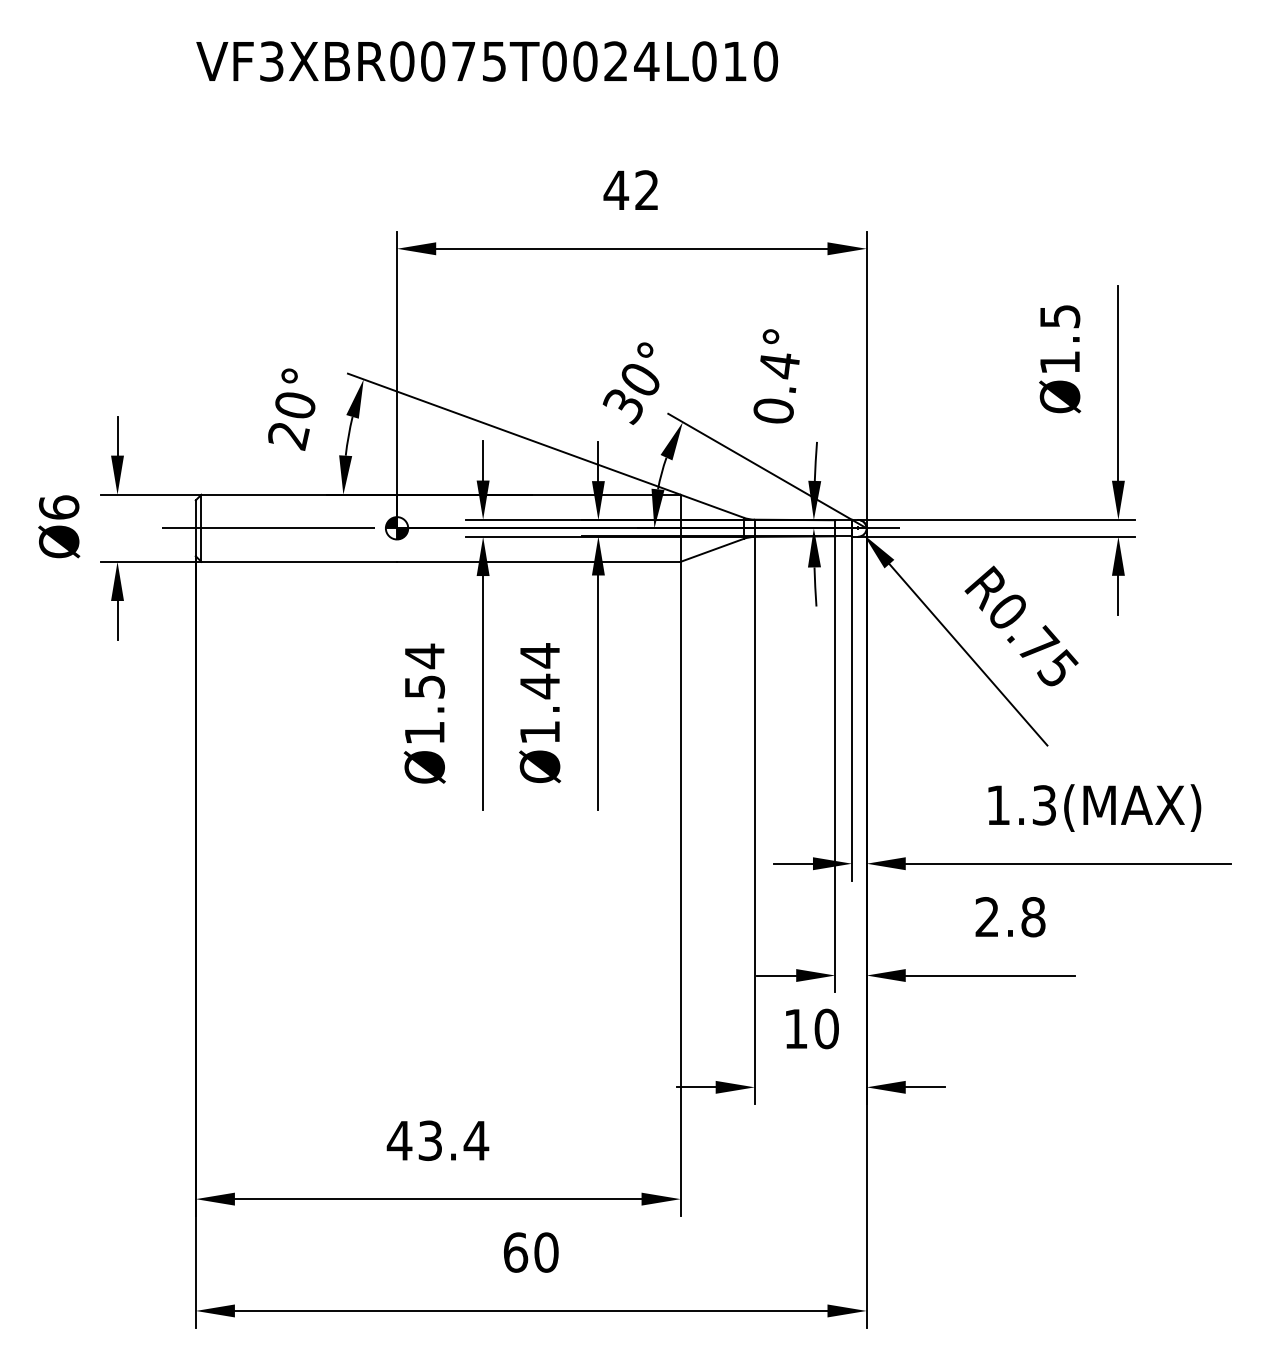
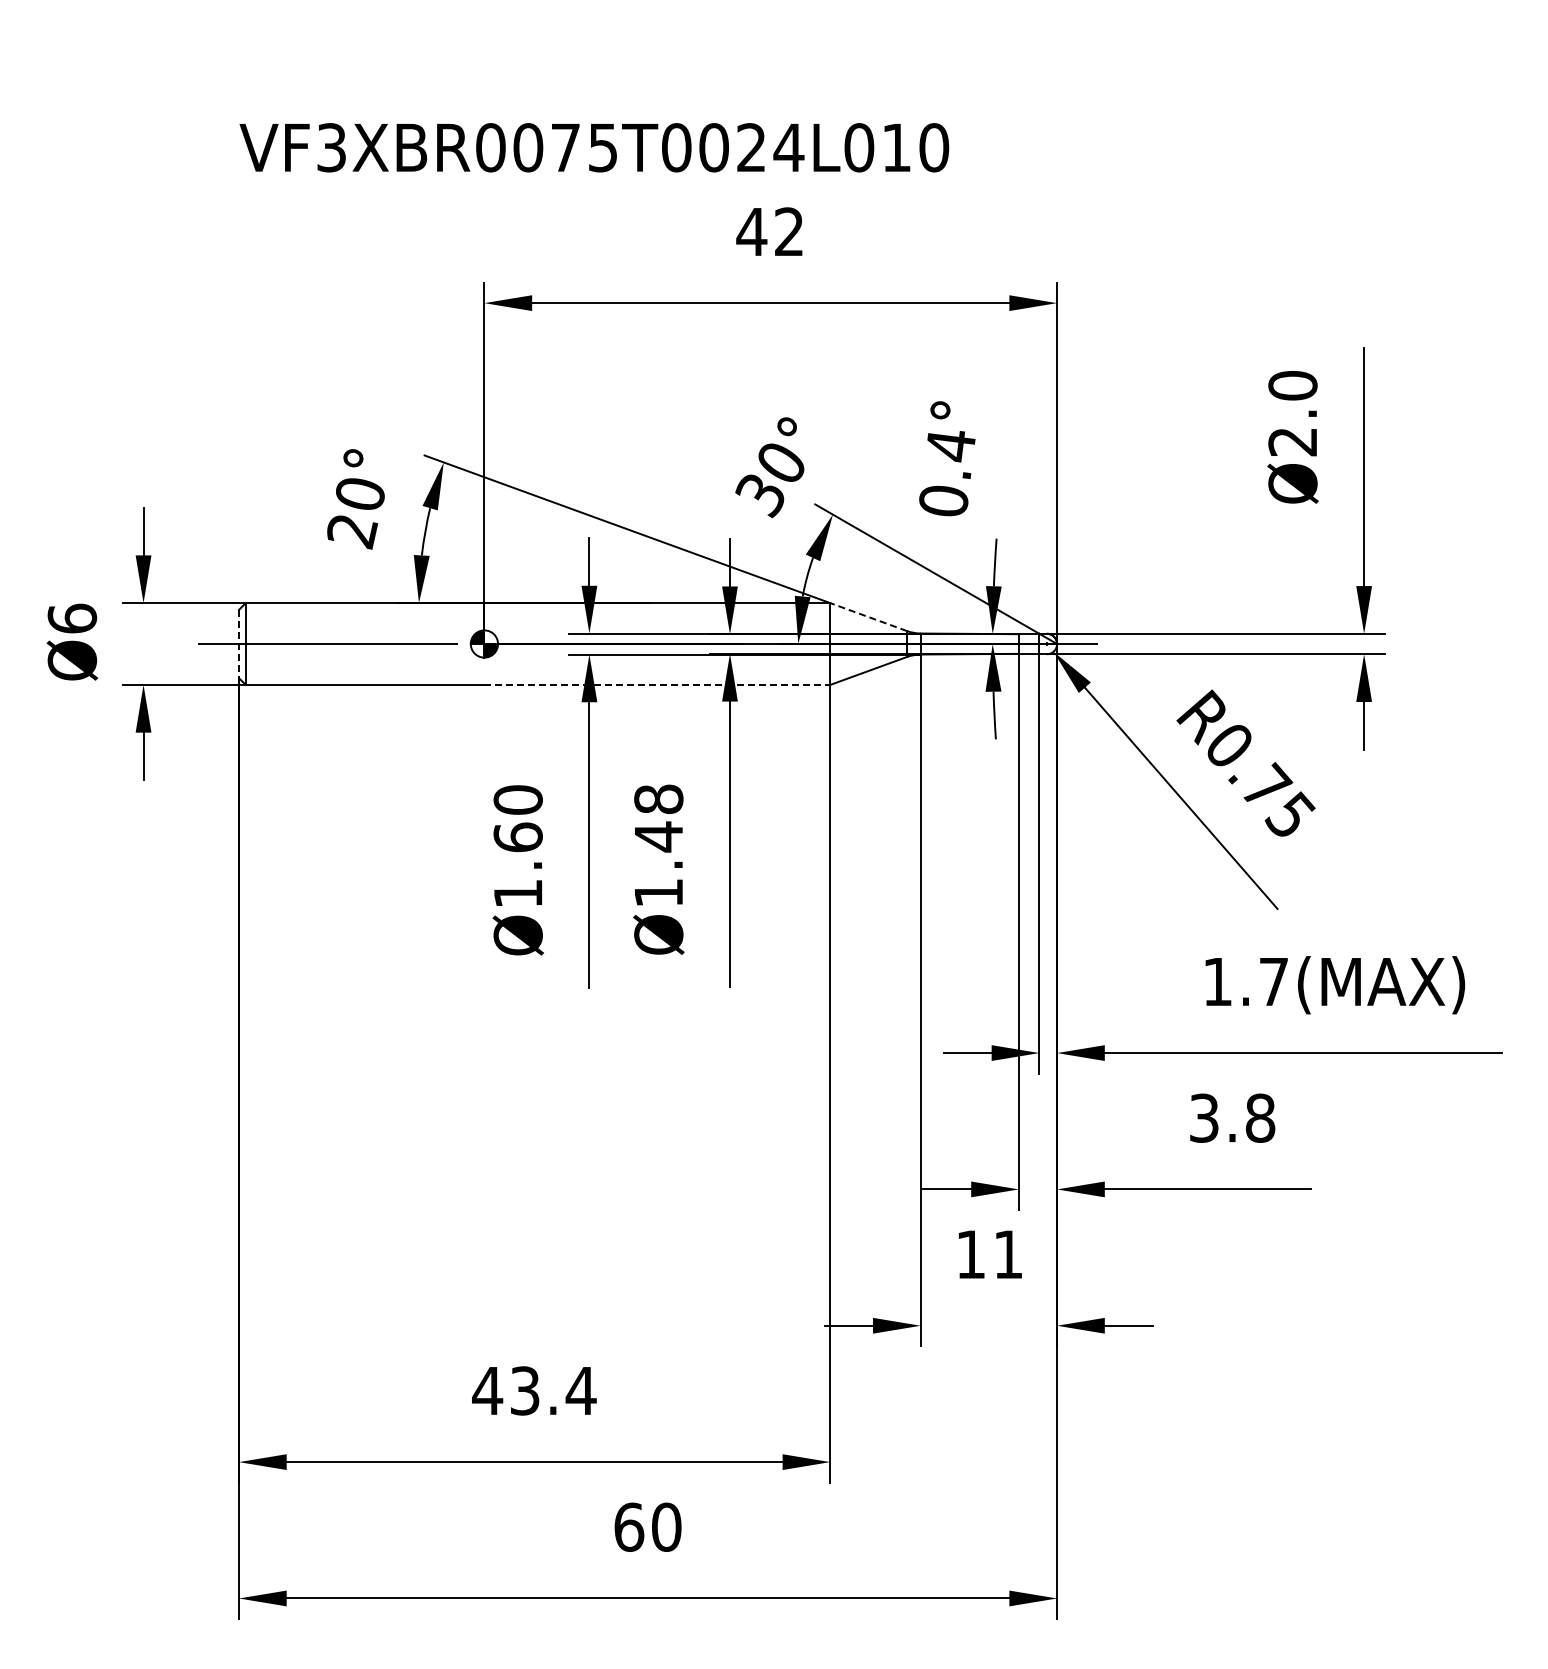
text: (487, 61) -> (594, 147), moved
text: (1059, 339) -> (1292, 413), Ø1.5 -> Ø2.0
line: (711, 506) -> (868, 617), solid -> dashed
line: (195, 528) -> (238, 644), solid -> dashed
line: (538, 561) -> (657, 684), solid -> dashed
text: (539, 655) -> (658, 799), Ø1.44 -> Ø1.48
text: (424, 671) -> (517, 818), Ø1.54 -> Ø1.60
text: (1044, 805) -> (1273, 981), 1.3(MAX) -> 1.7(MAX)
text: (987, 916) -> (1204, 1117), 2.8 -> 3.8
text: (826, 1028) -> (1008, 1254), 10 -> 11

